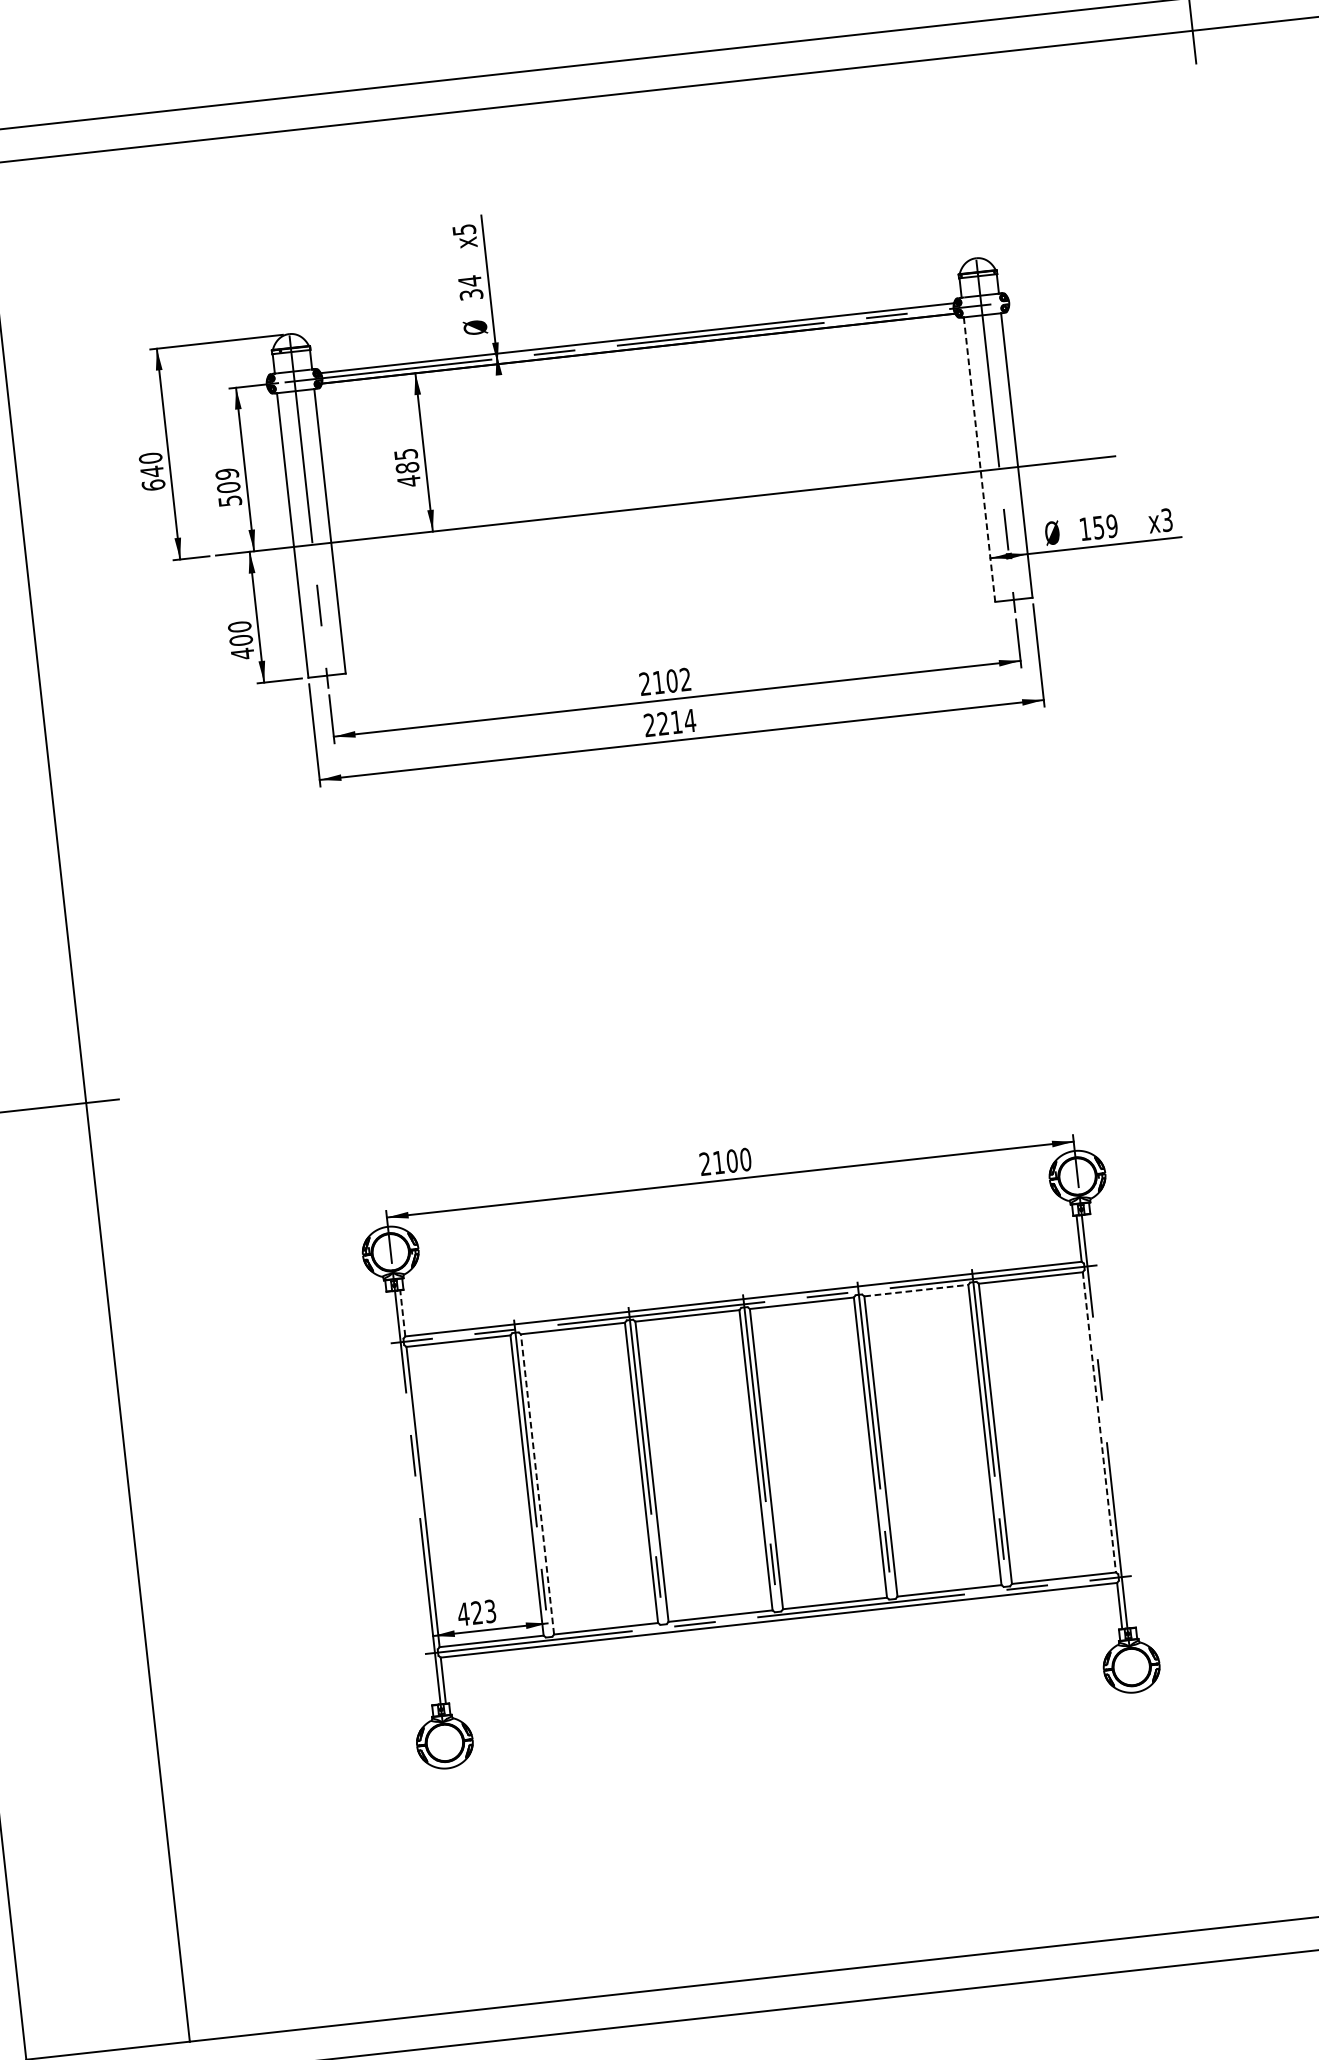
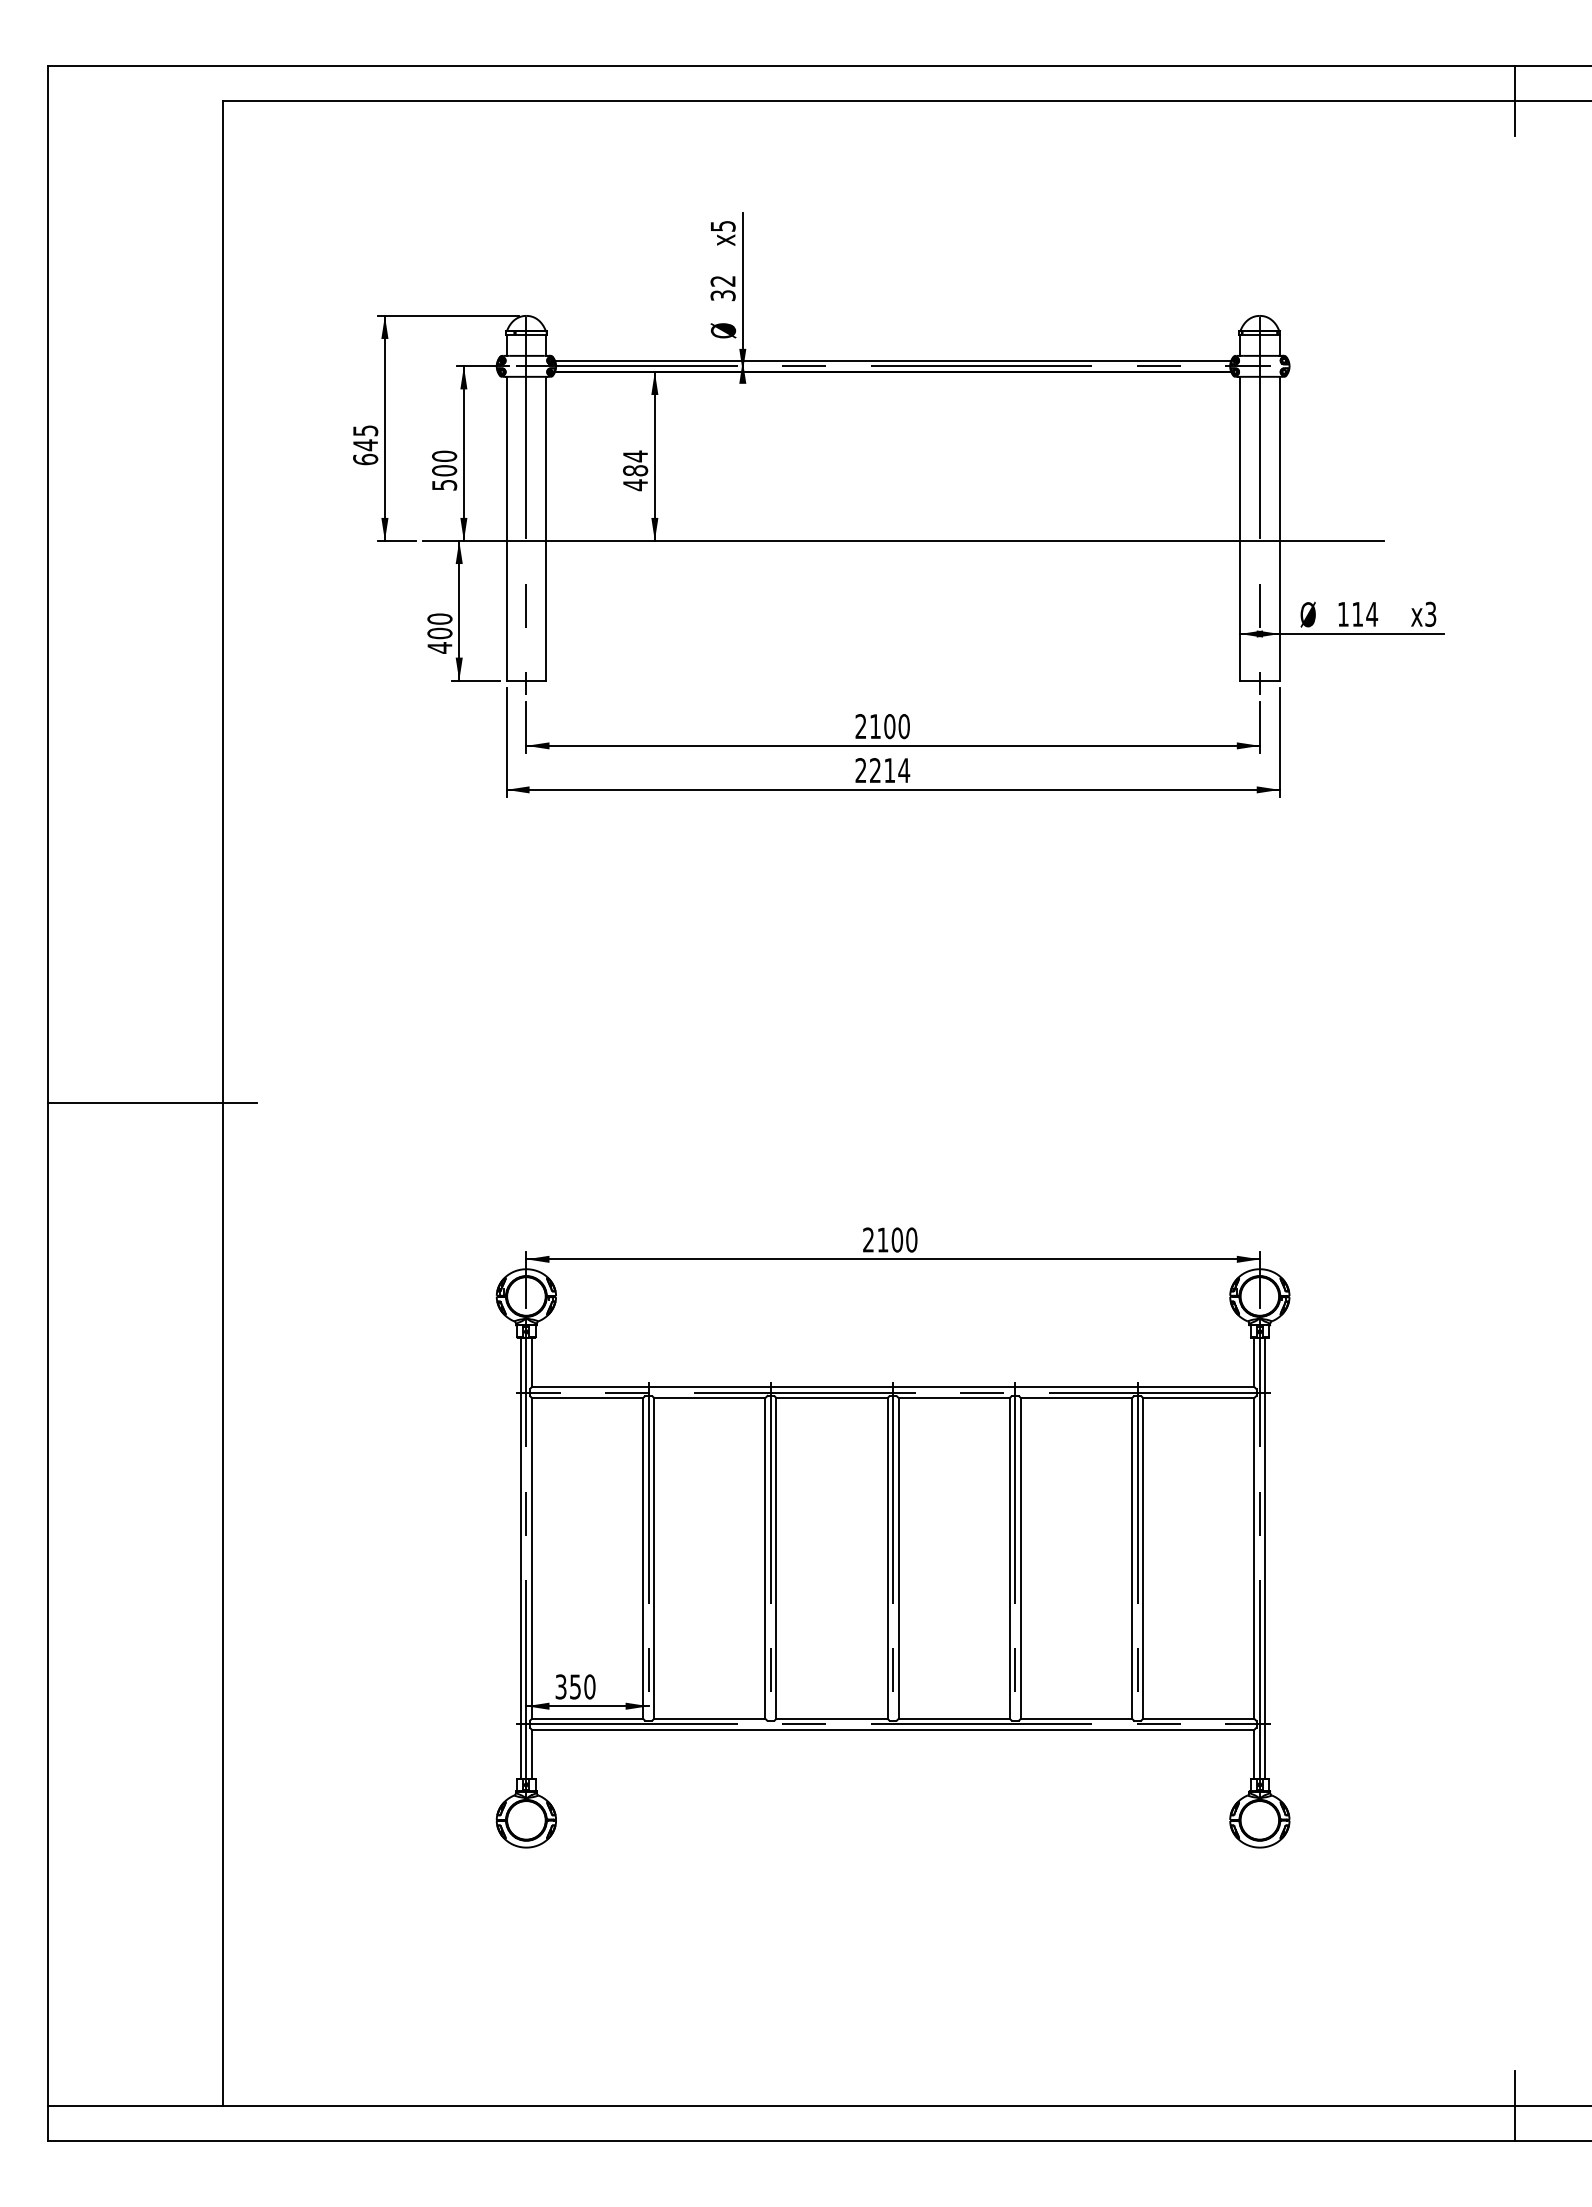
text: (469, 281) -> (722, 281), 34 -> 32
text: (406, 454) -> (635, 456), 485 -> 484
text: (150, 458) -> (365, 430), 640 -> 645
line: (979, 459) -> (1239, 528), dashed -> solid
text: (227, 474) -> (444, 456), 509 -> 500
text: (1105, 526) -> (1365, 613), 159 -> 114
text: (684, 679) -> (903, 726), 2102 -> 2100
line: (916, 1290) -> (1076, 1398), dashed -> solid
line: (403, 1313) -> (532, 1362), dashed -> solid
line: (1109, 1421) -> (1265, 1558), added
line: (1099, 1422) -> (1254, 1558), dashed -> solid
line: (537, 1483) -> (654, 1557), dashed -> solid
line: (412, 1498) -> (520, 1558), added
text: (477, 1612) -> (575, 1686), 423 -> 350

